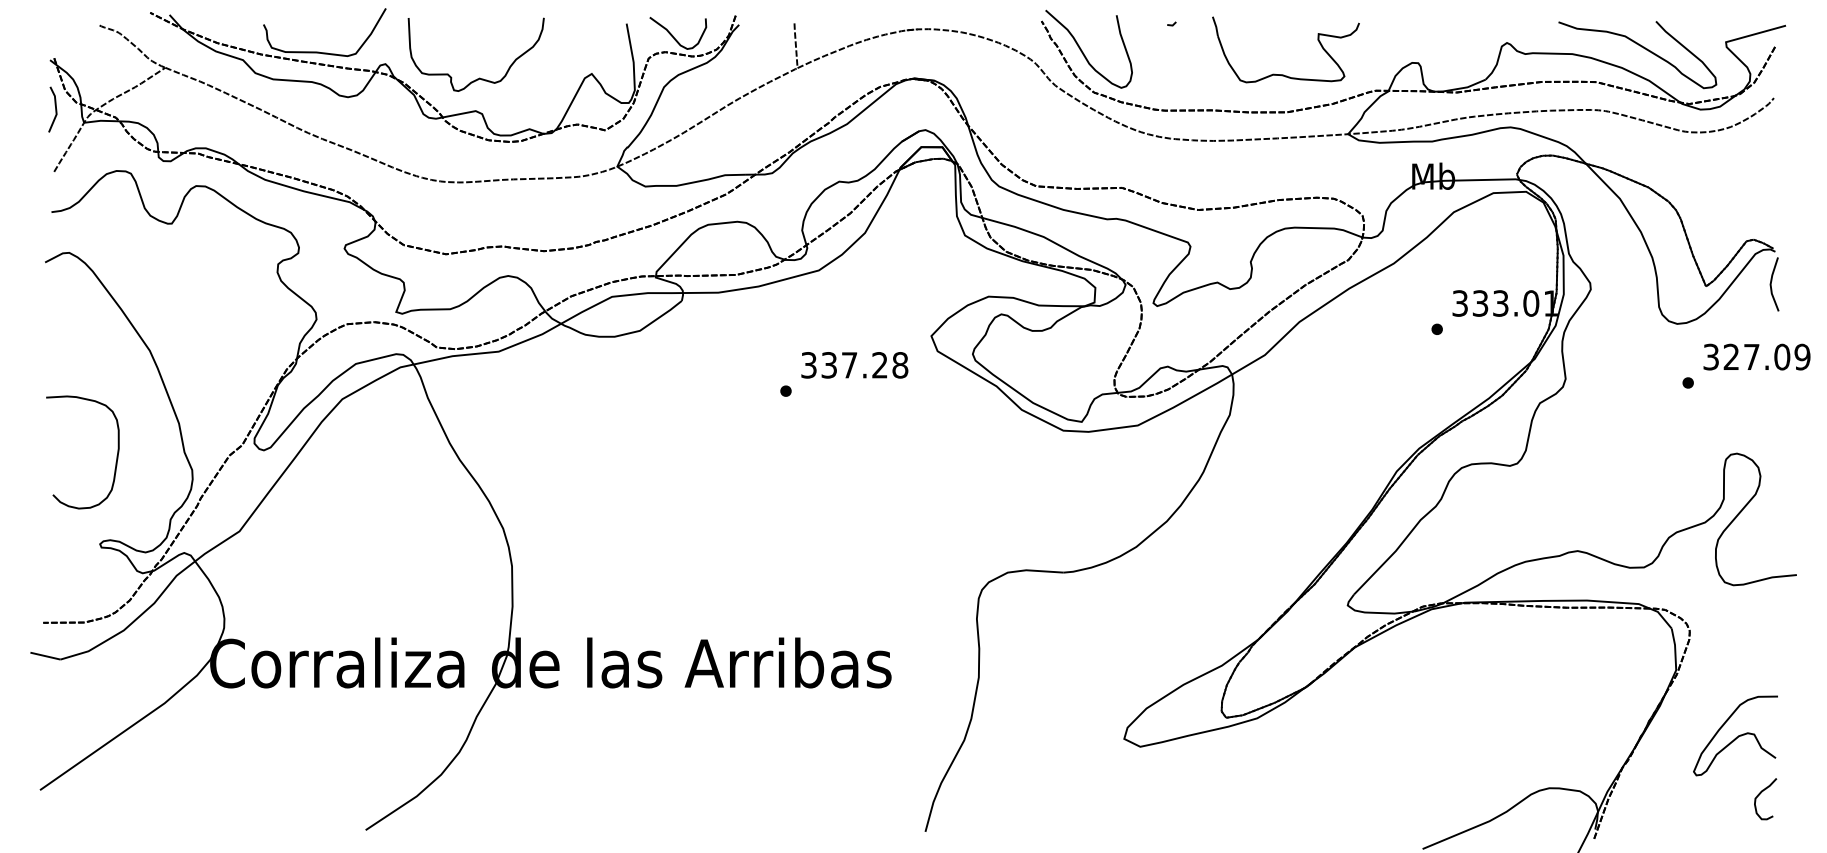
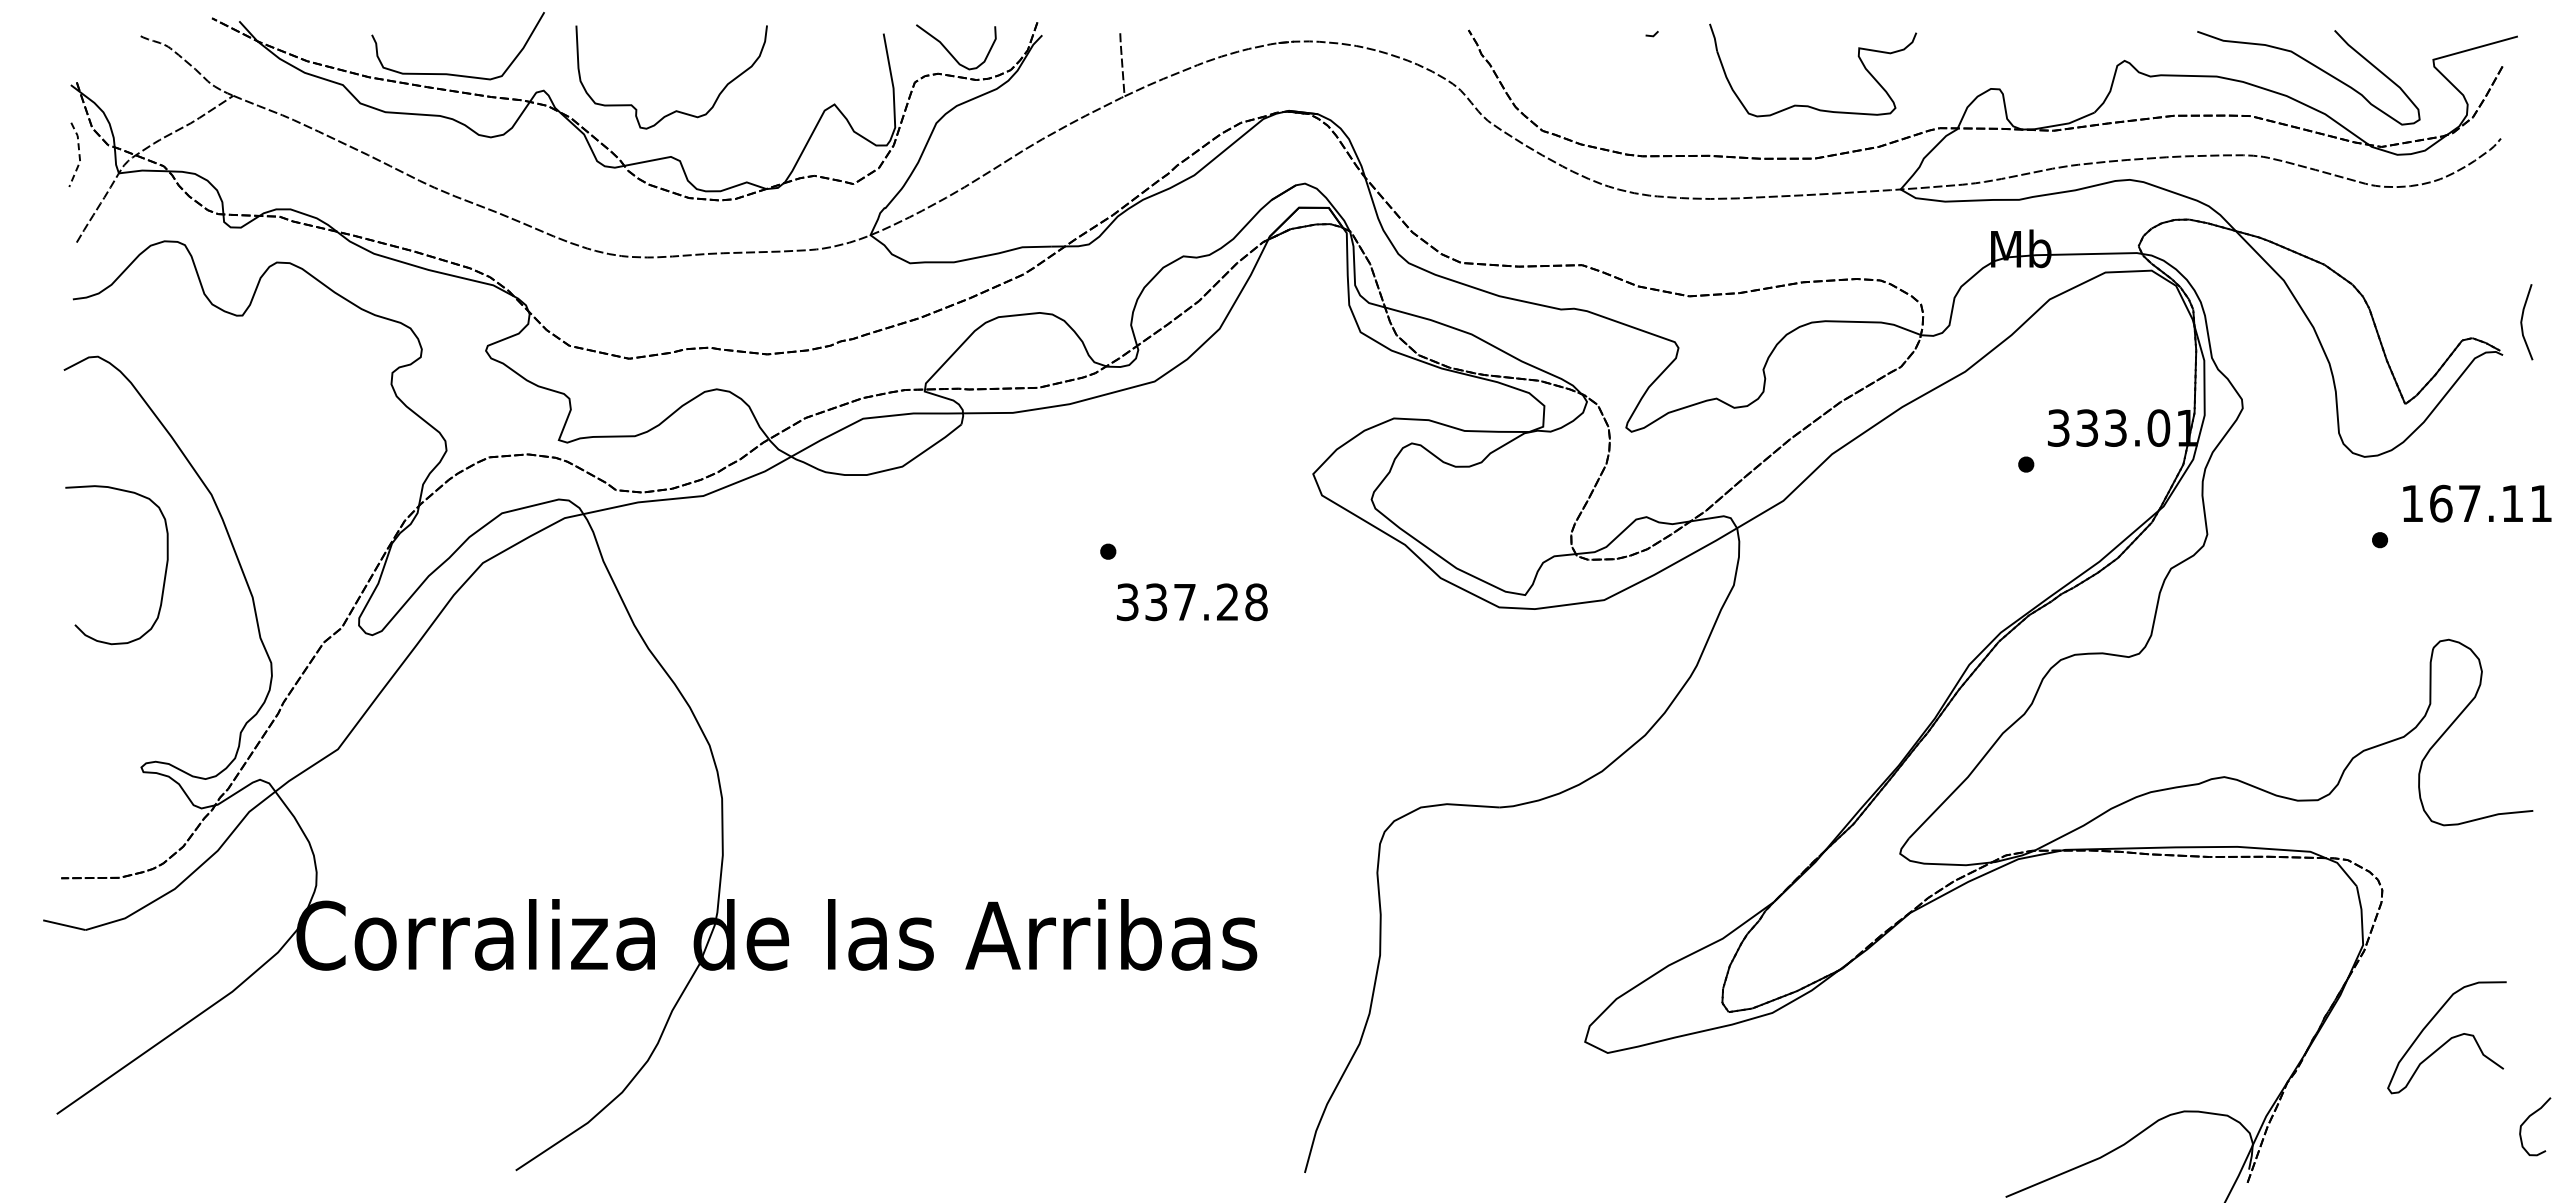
curve: (1083, 52) -> (1527, 74), removed
line: (56, 110) -> (79, 155), solid -> dashed
line: (1771, 284) -> (2522, 322), moved
text: (1756, 356) -> (2476, 503), 327.09 -> 167.11
text: (854, 365) -> (1192, 602), moved
curve: (116, 458) -> (164, 573), moved
curve: (1760, 794) -> (2527, 1120), moved

